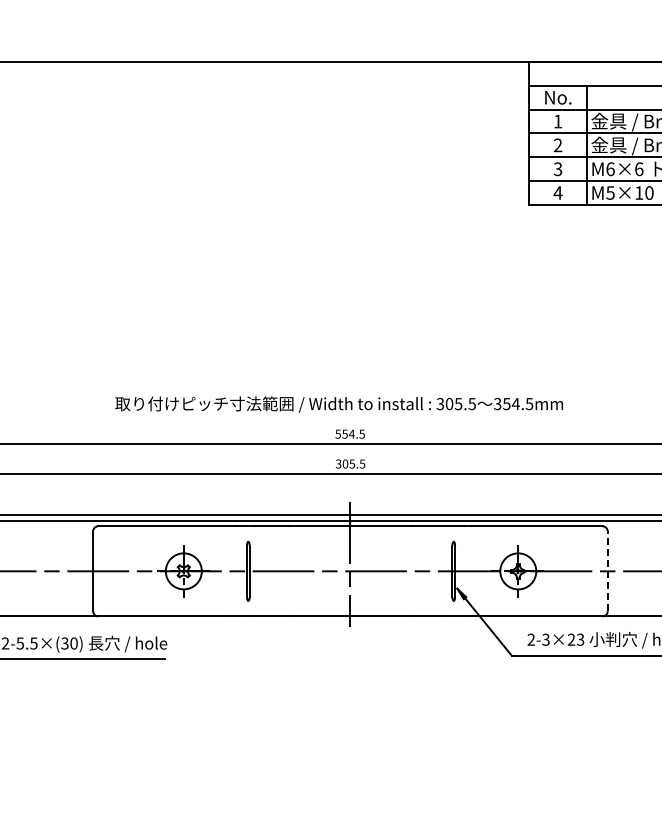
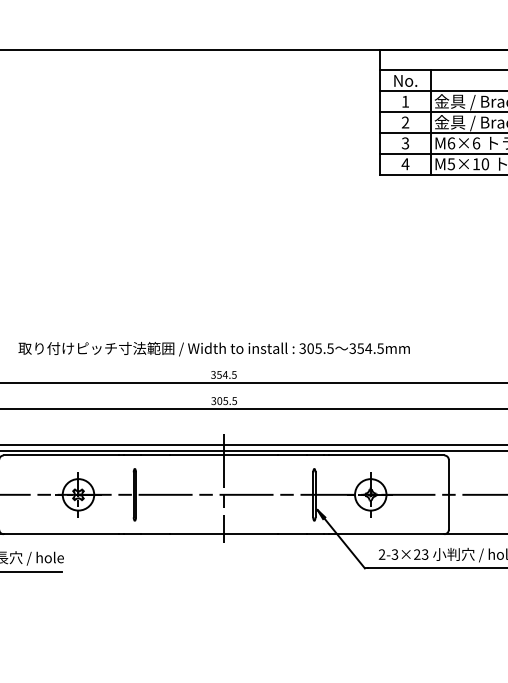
text: (337, 433) -> (212, 374), 554.5 -> 354.5
line: (607, 571) -> (448, 494), dashed -> solid

